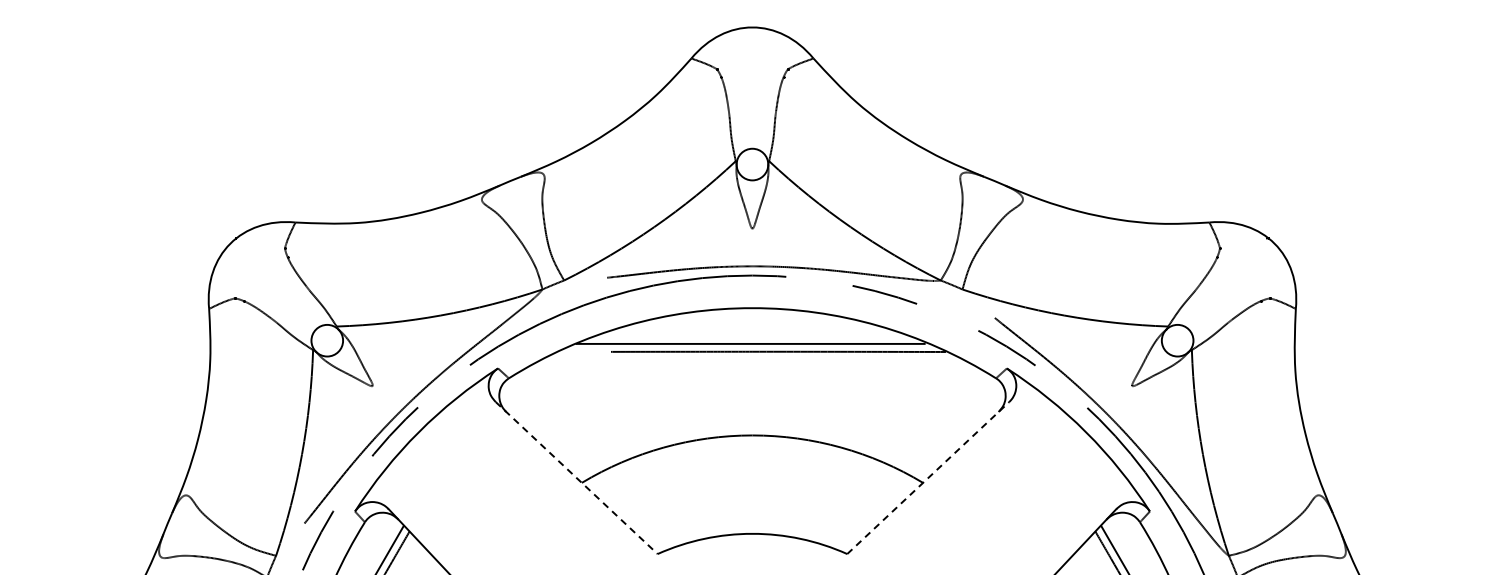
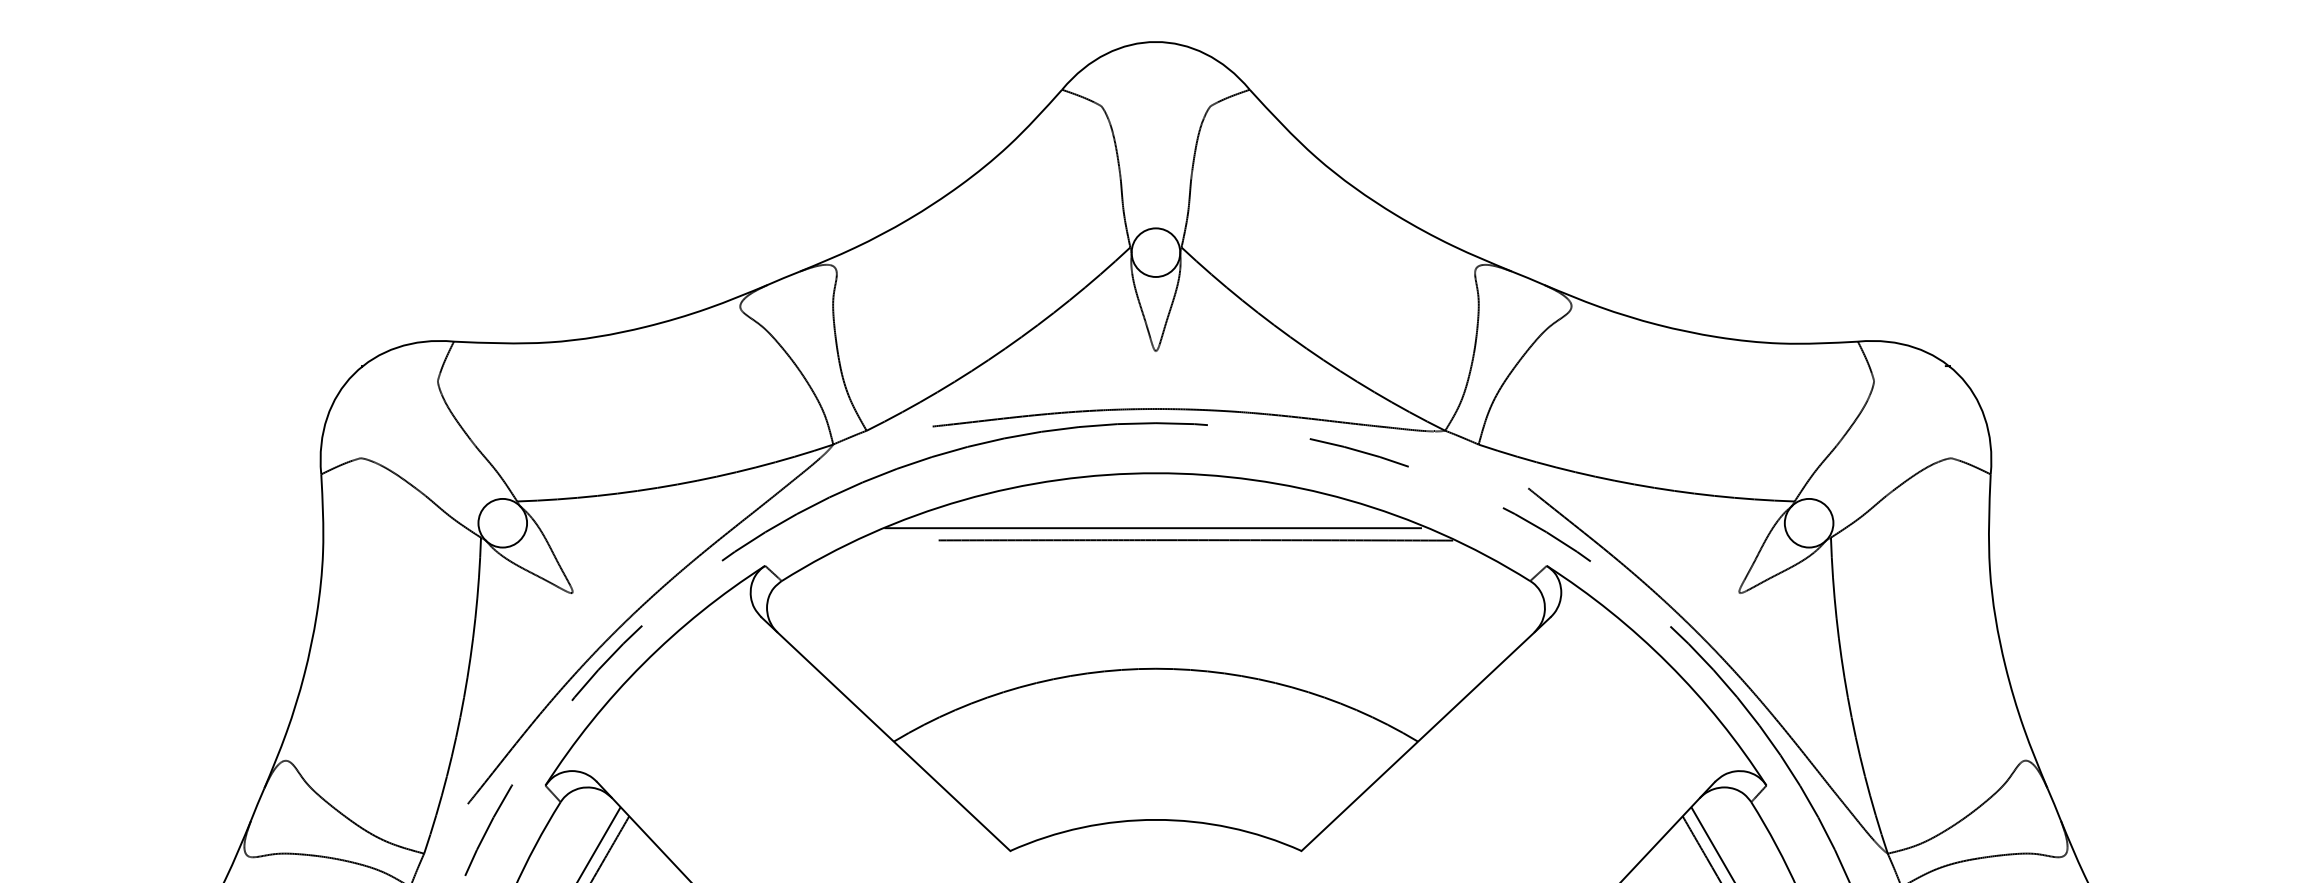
line: (928, 477) -> (1426, 733), dashed -> solid
line: (577, 478) -> (887, 734), dashed -> solid

